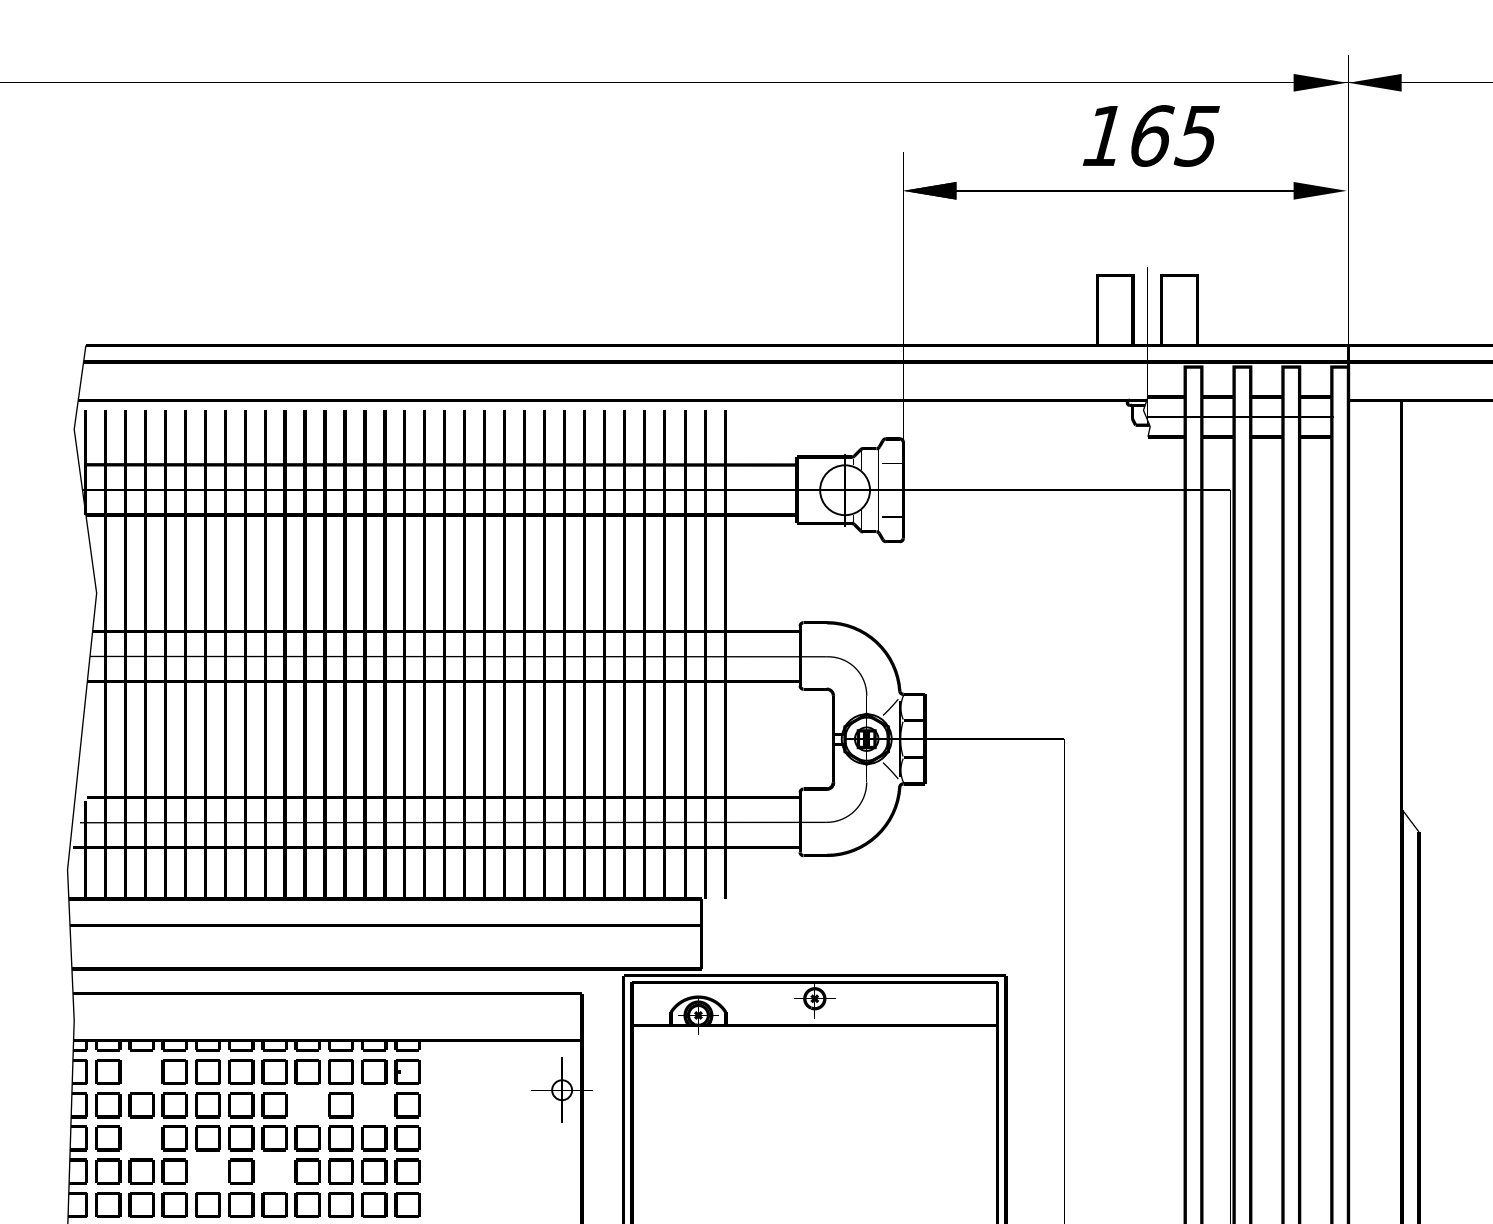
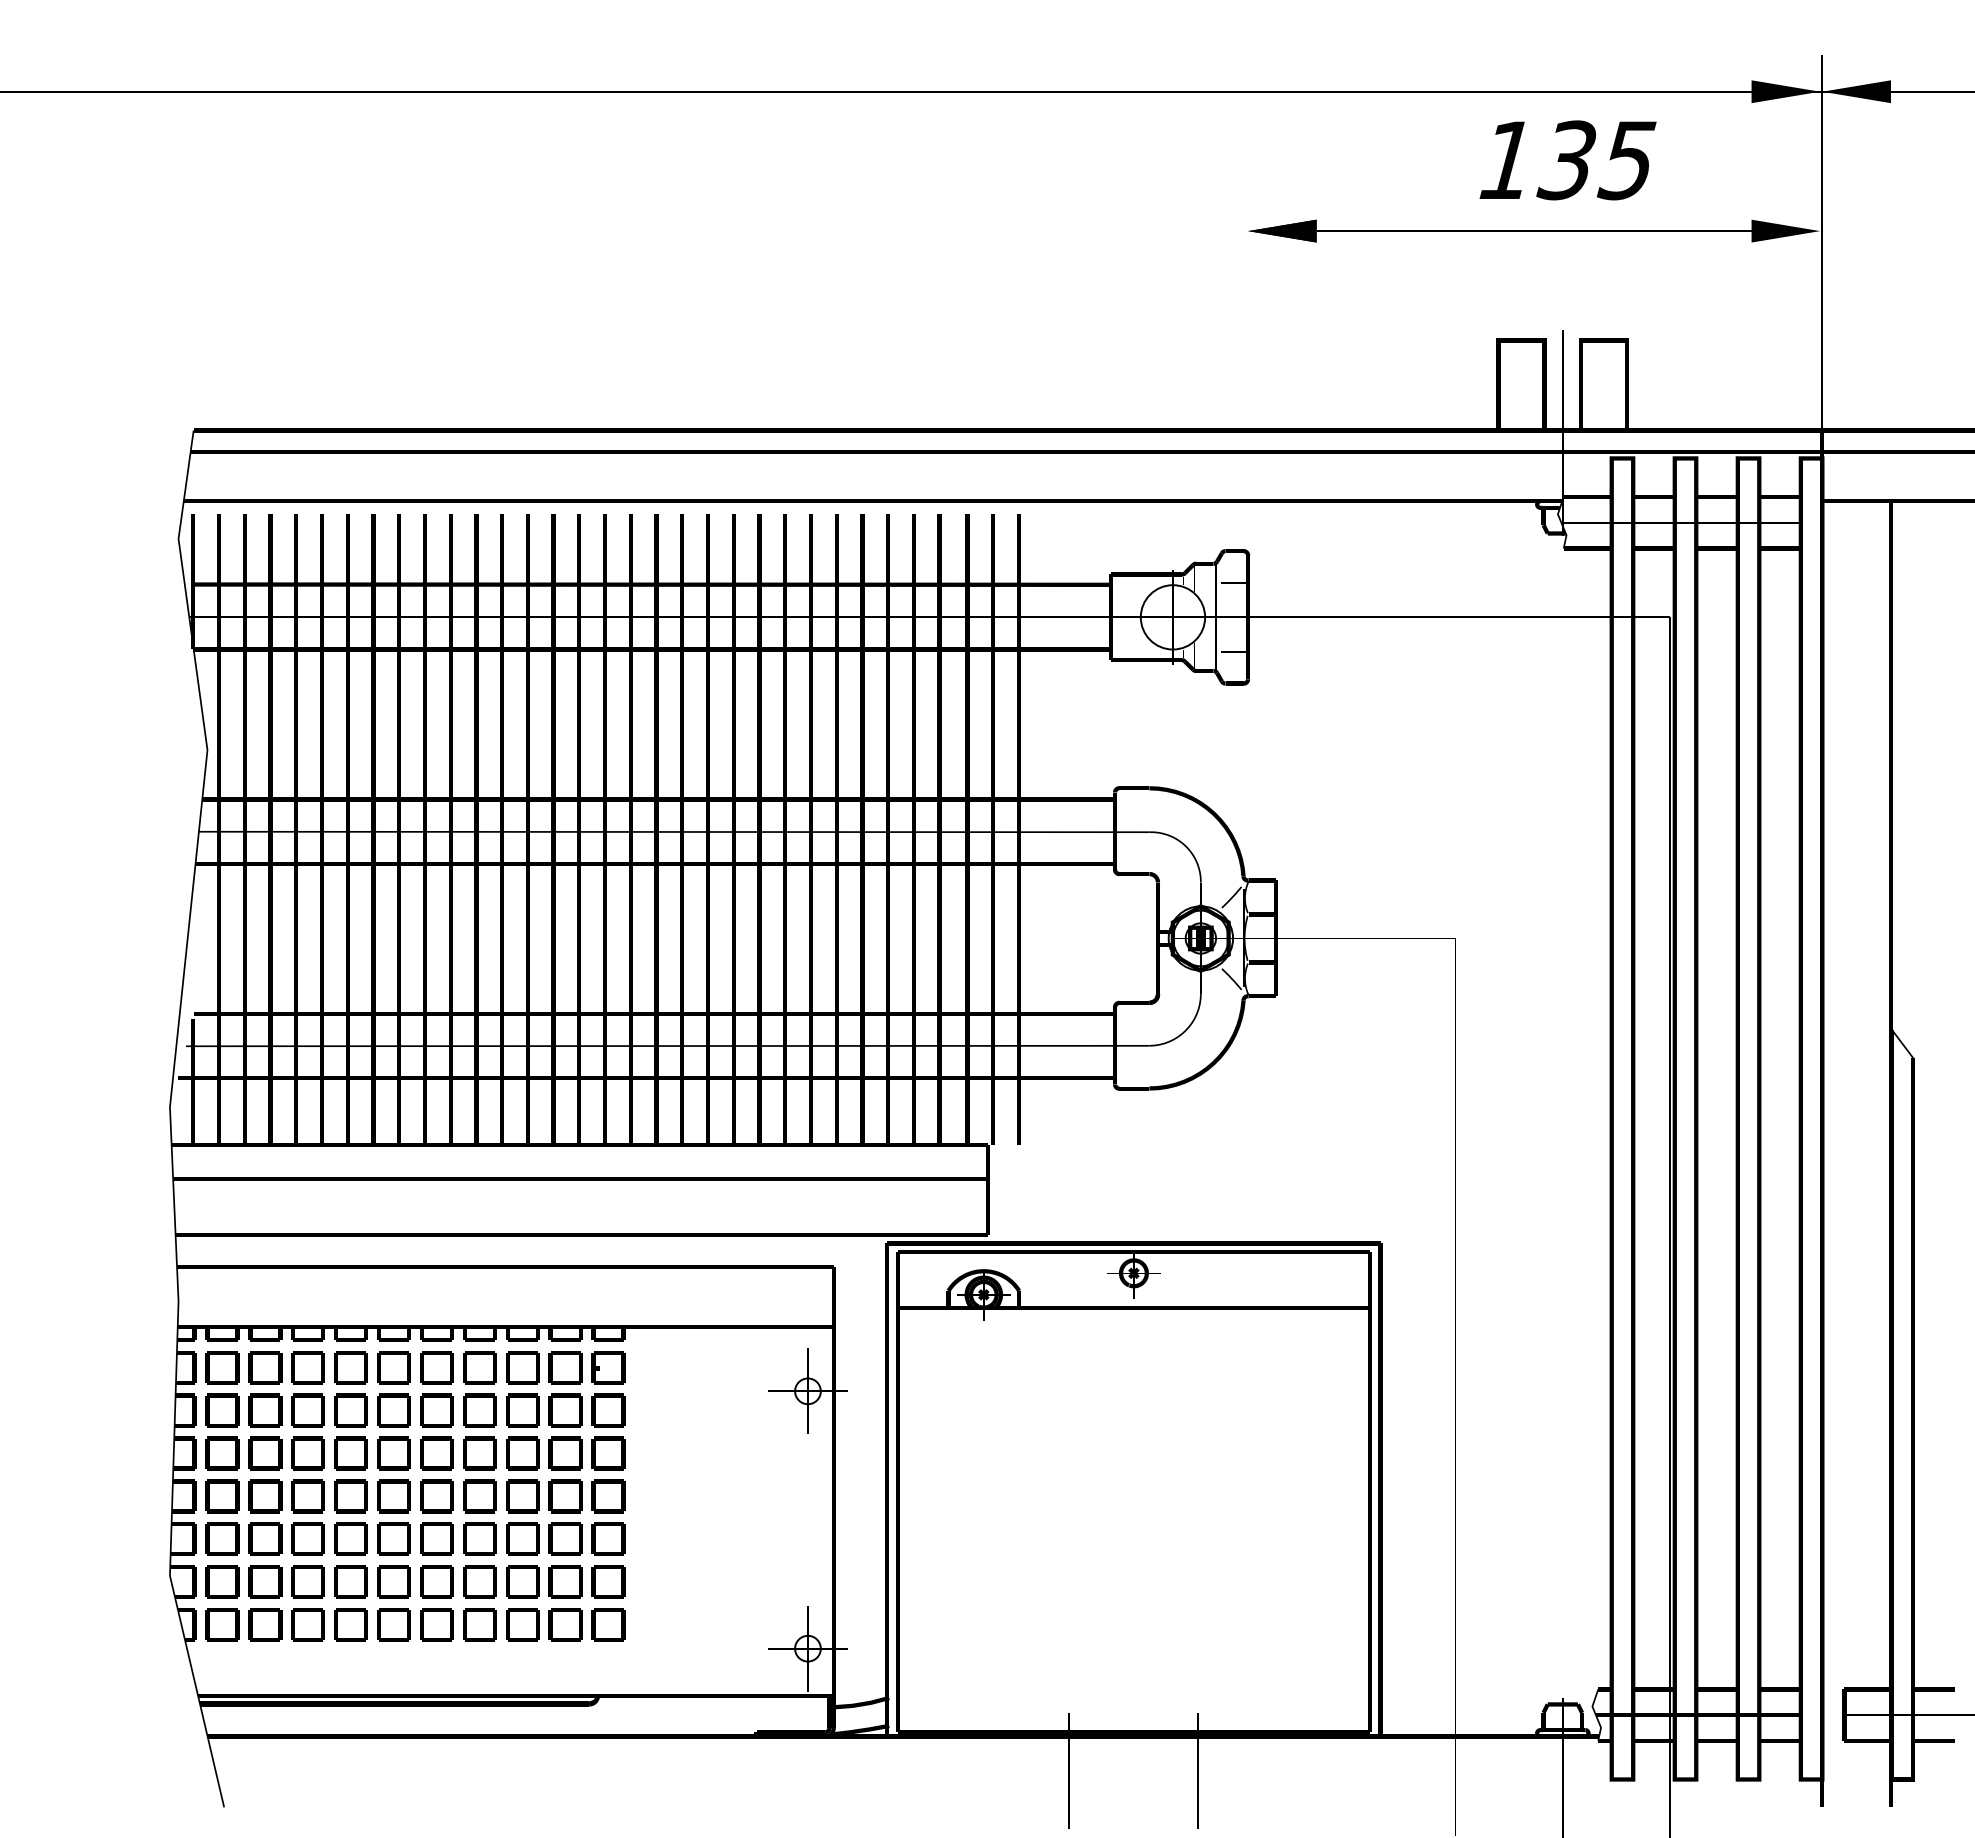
text: (1150, 136) -> (1567, 160), 165 -> 135
part: (141, 1071) -> (265, 1367), added
part: (307, 1105) -> (479, 1410), added
part: (374, 1105) -> (565, 1410), added
part: (141, 1138) -> (265, 1453), added
part: (207, 1171) -> (350, 1496), added
part: (274, 1171) -> (436, 1496), added

